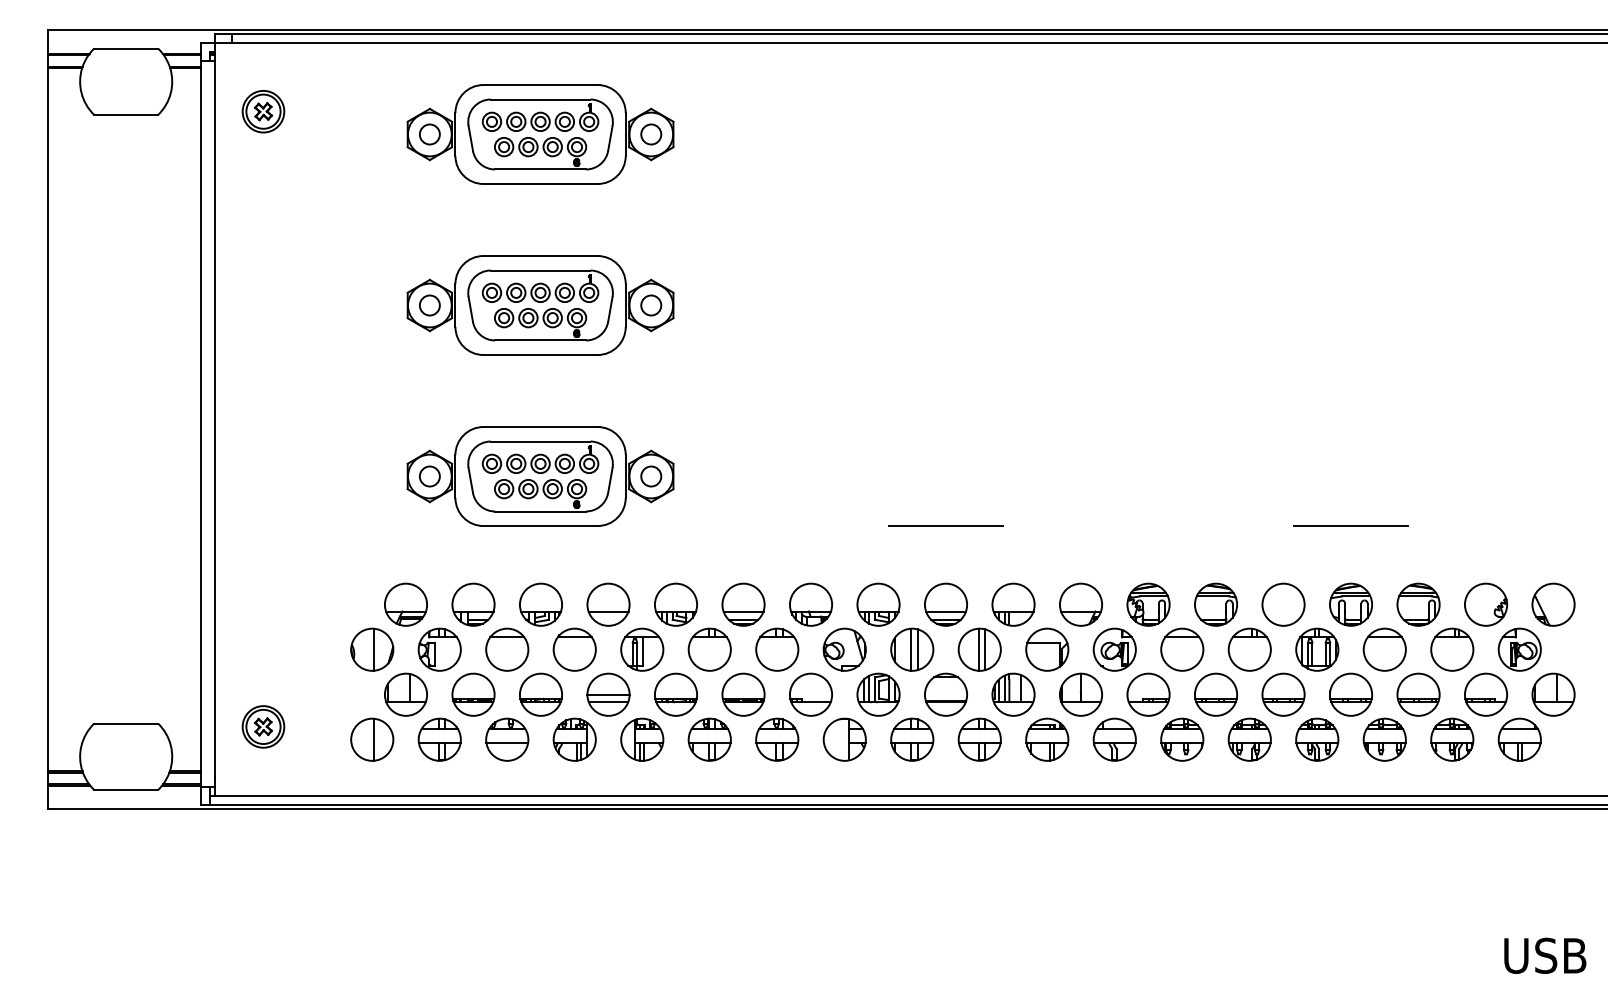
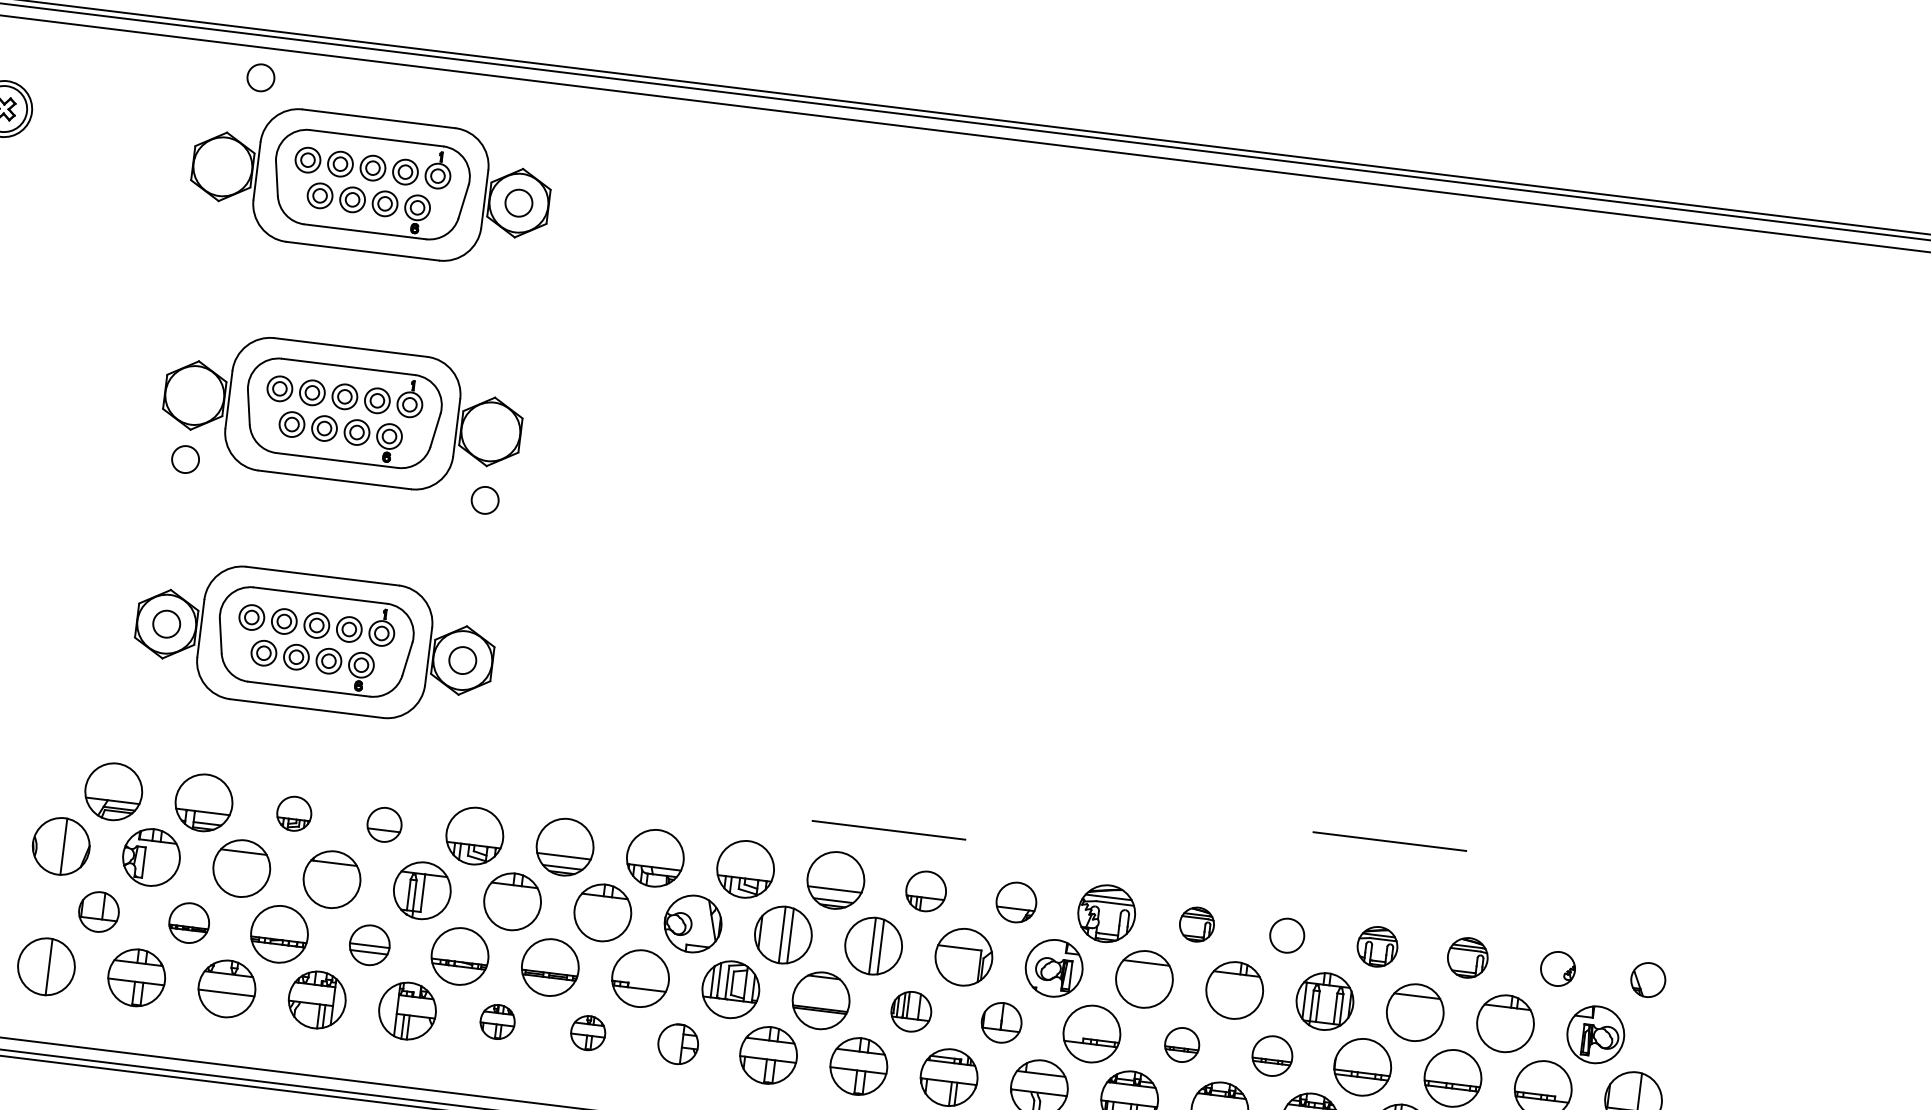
circle: (429, 134) -> (260, 77), moved
circle: (429, 305) -> (185, 459), moved
circle: (651, 305) -> (485, 500), moved
line: (945, 525) -> (888, 829), moved
part: (540, 604) -> (293, 813), size x0.6
part: (608, 604) -> (384, 824), size x0.6
part: (1013, 604) -> (926, 891), size x0.7
part: (1080, 604) -> (1015, 902), size x0.7
part: (1215, 604) -> (1196, 924), size x0.6
circle: (1283, 604) -> (1287, 935), size x0.6
part: (1350, 604) -> (1376, 946), size x0.7
part: (1418, 604) -> (1467, 957), size x0.7
part: (1485, 604) -> (1557, 968), size x0.6
part: (1553, 604) -> (1648, 979), size x0.6
part: (405, 694) -> (98, 911), size x0.7
part: (473, 694) -> (189, 922), size x0.7
part: (608, 694) -> (369, 945), size x0.7
part: (1013, 694) -> (911, 1011), size x0.7
part: (1080, 694) -> (1000, 1022), size x0.7
part: (1215, 694) -> (1181, 1044), size x0.6
part: (1283, 694) -> (1272, 1055), size x0.7
part: (709, 739) -> (497, 1021), size x0.6
part: (777, 739) -> (588, 1032), size x0.6
part: (844, 739) -> (678, 1043), size x0.7

